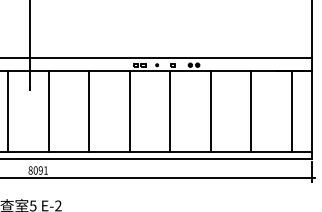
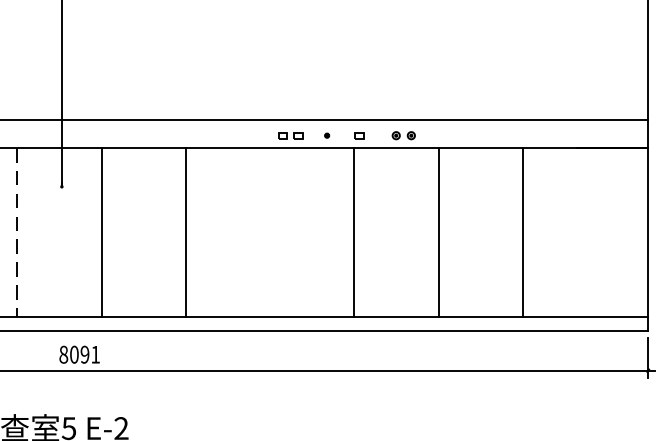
line: (8, 111) -> (17, 231), solid -> dashed
line: (129, 111) -> (269, 231), removed
line: (291, 111) -> (606, 231), removed

